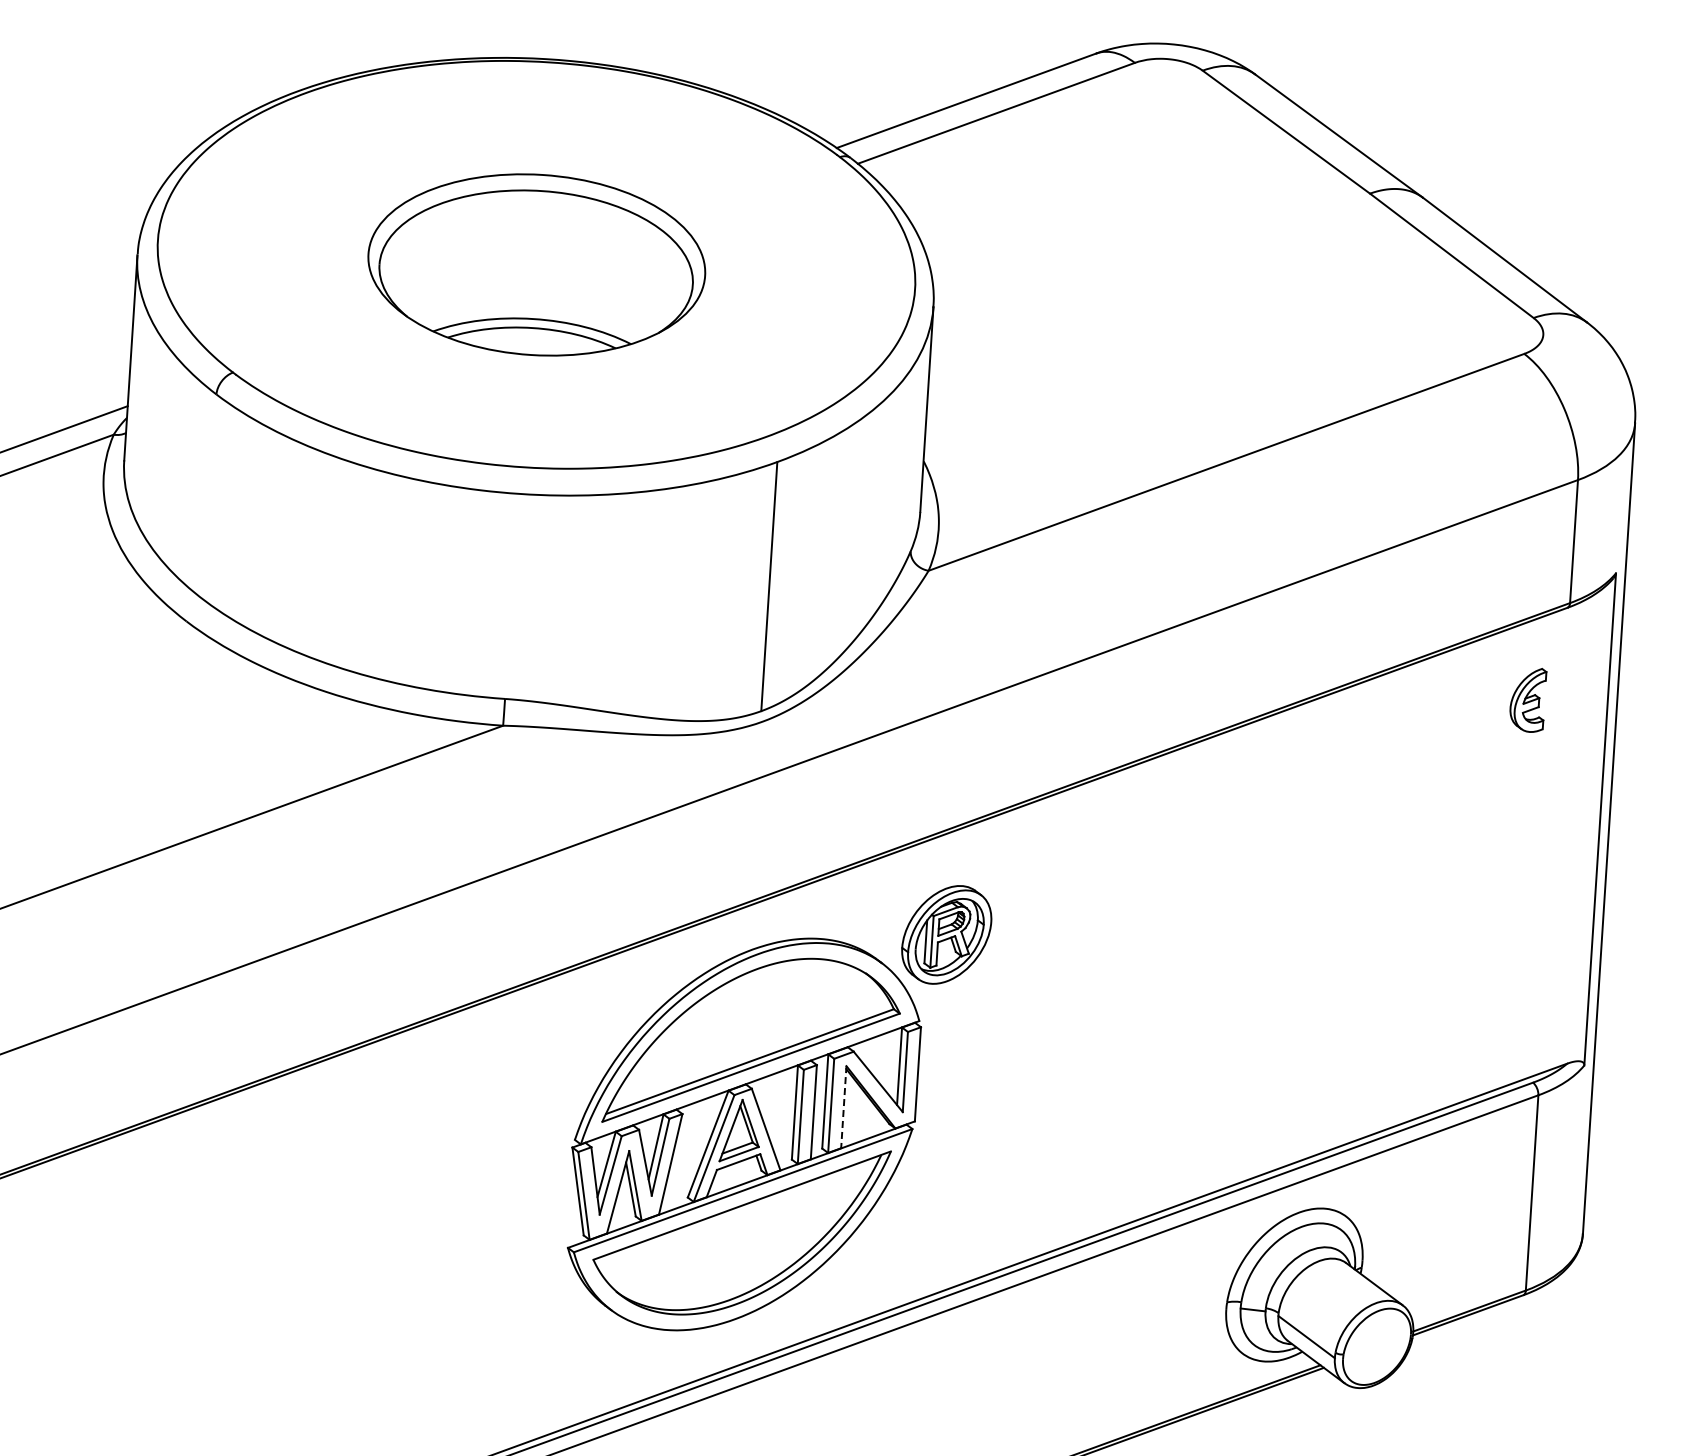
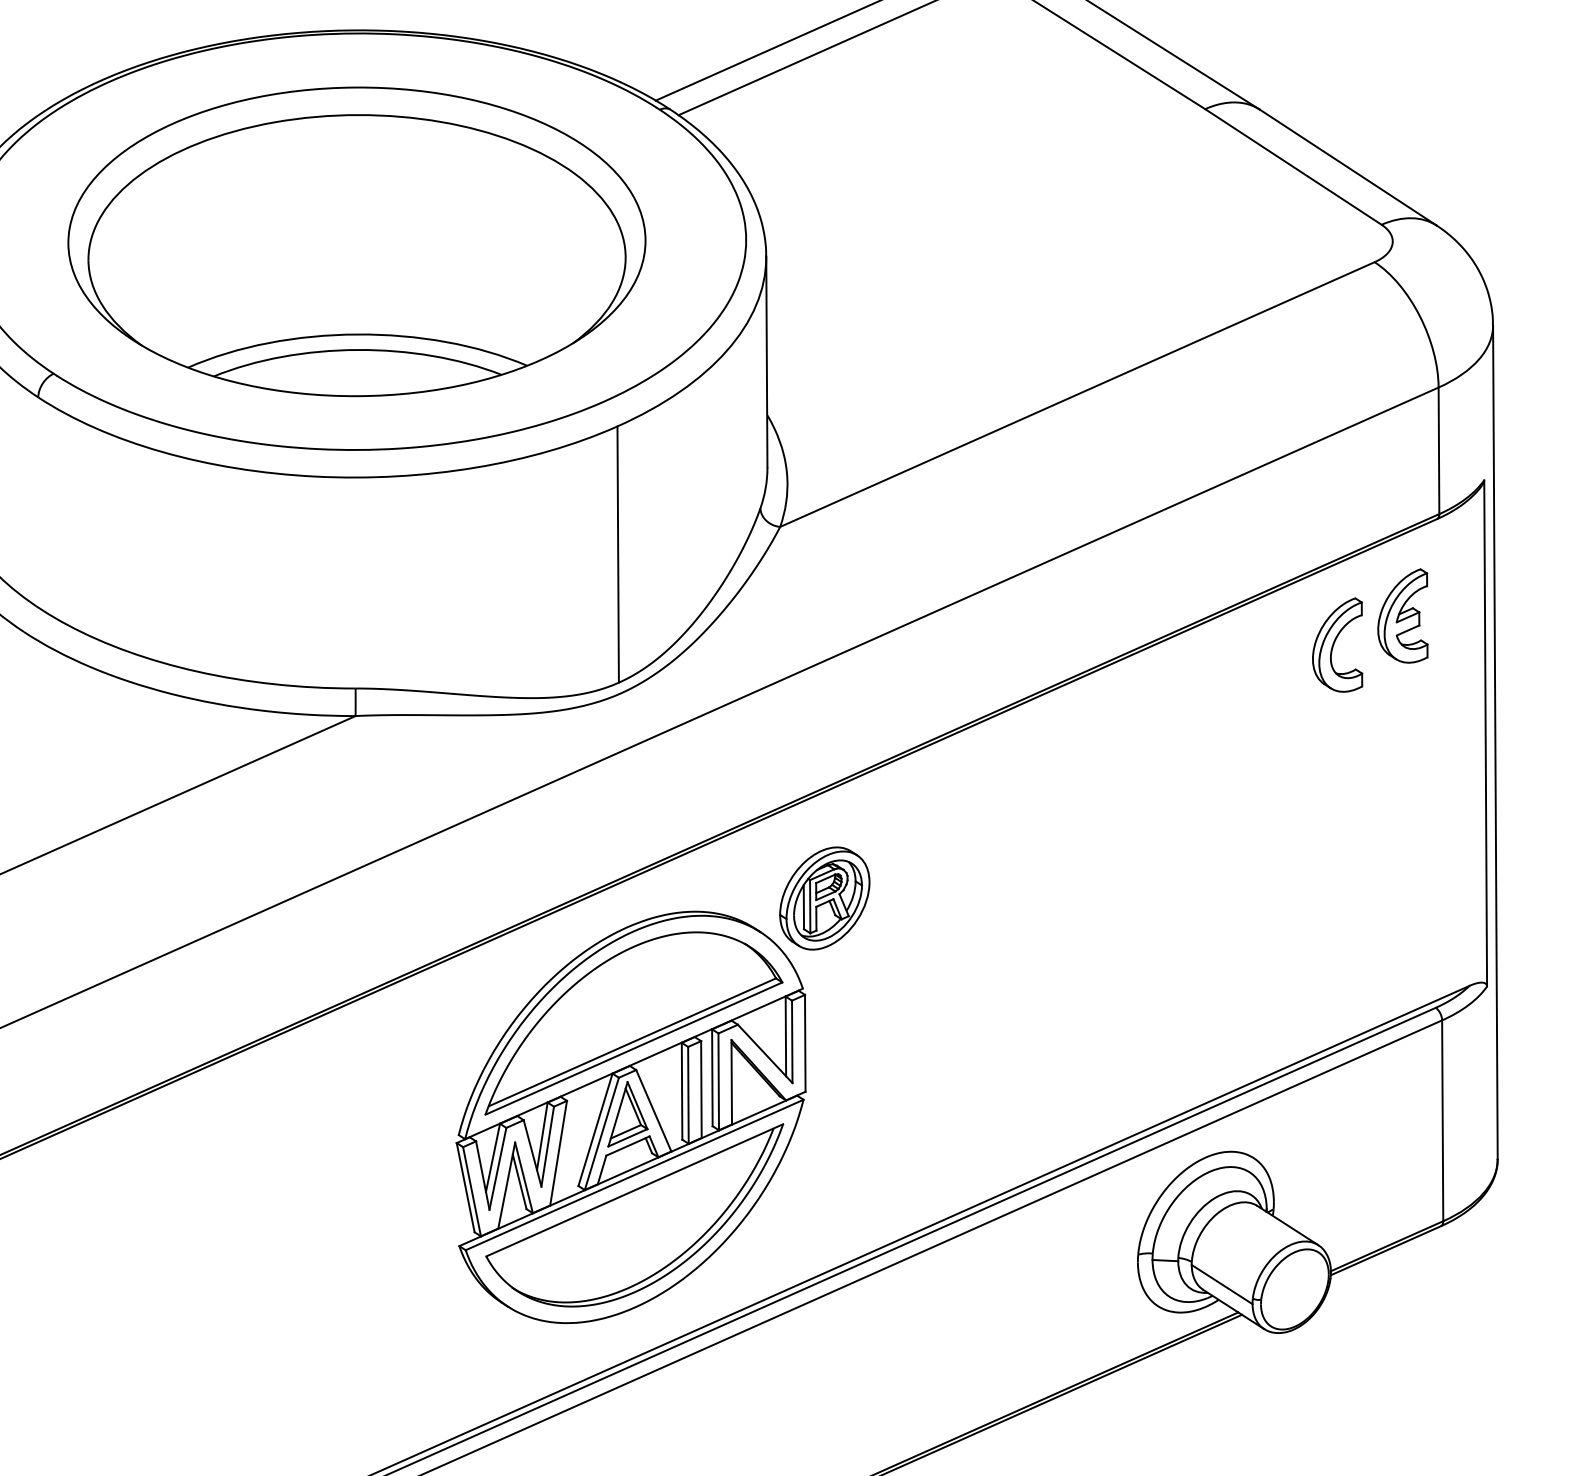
part: (536, 264) -> (356, 241), size x1.67
part: (1528, 700) -> (1403, 616), size x1.43
part: (1462, 724) -> (1337, 646), added
line: (843, 1107) -> (731, 1082), dashed -> solid

